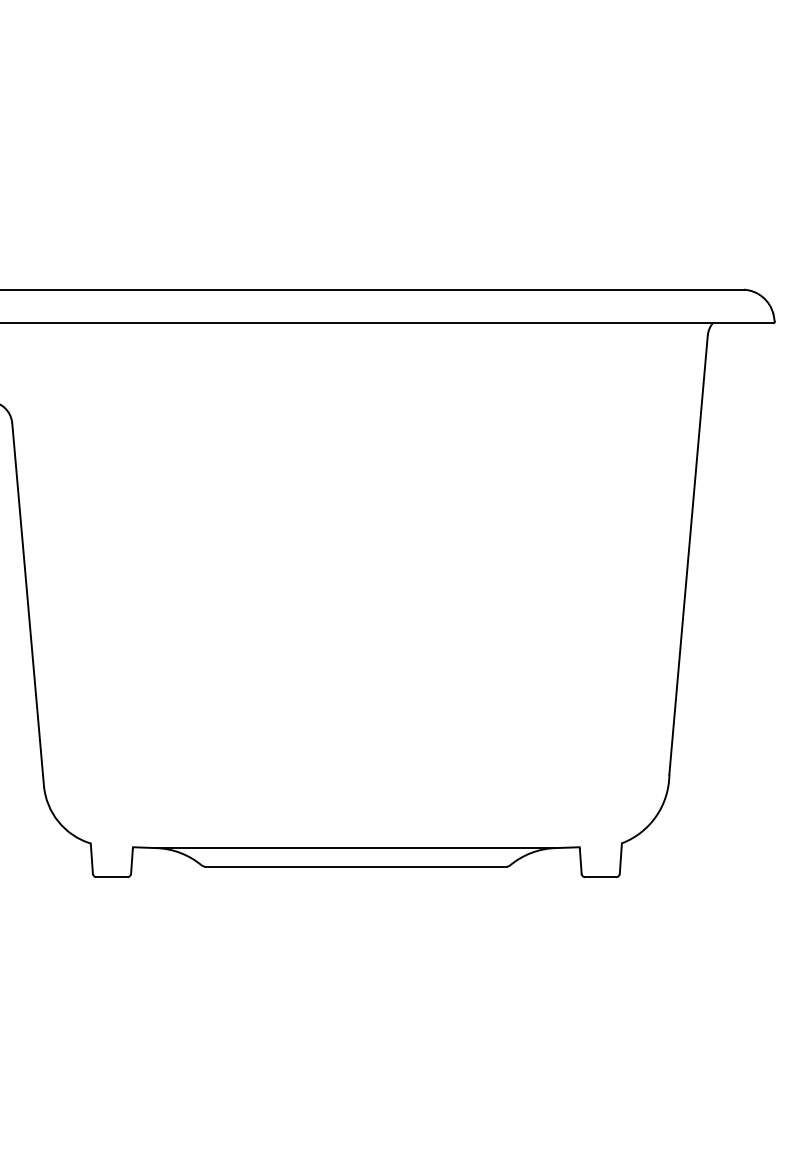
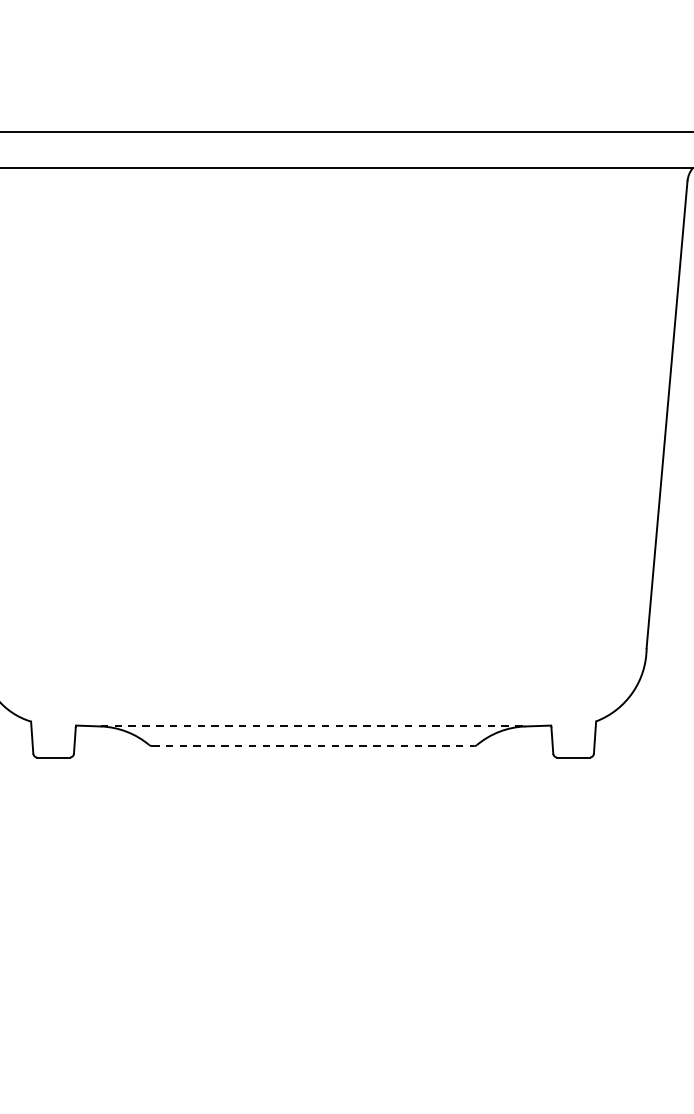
line: (355, 848) -> (312, 726), solid -> dashed
line: (356, 866) -> (313, 746), solid -> dashed

